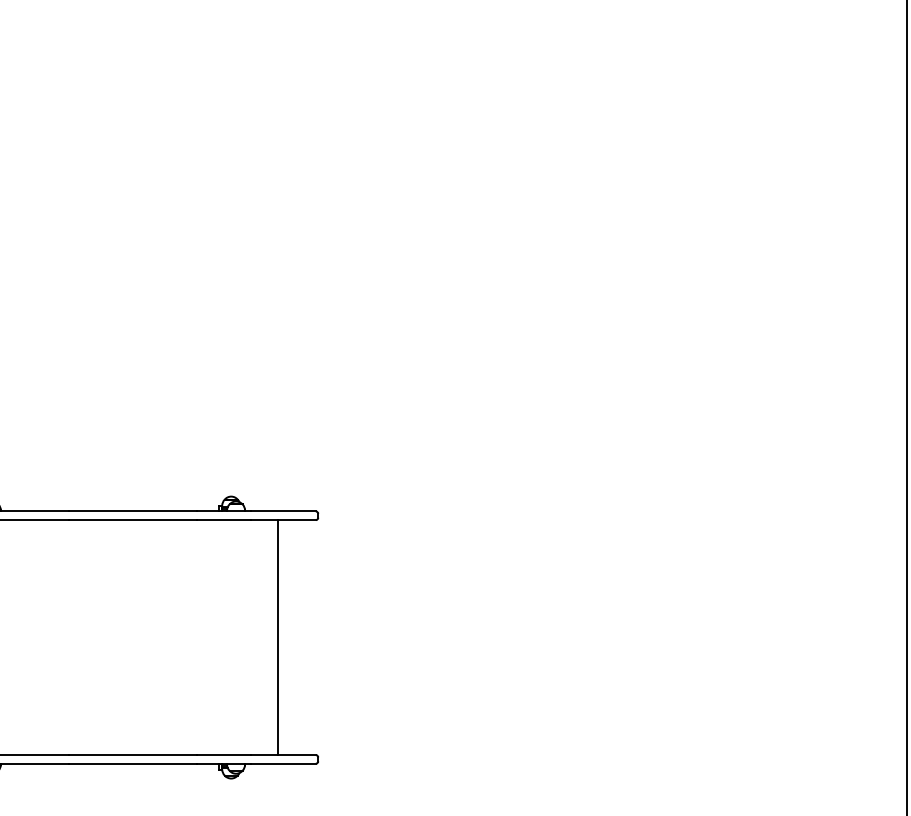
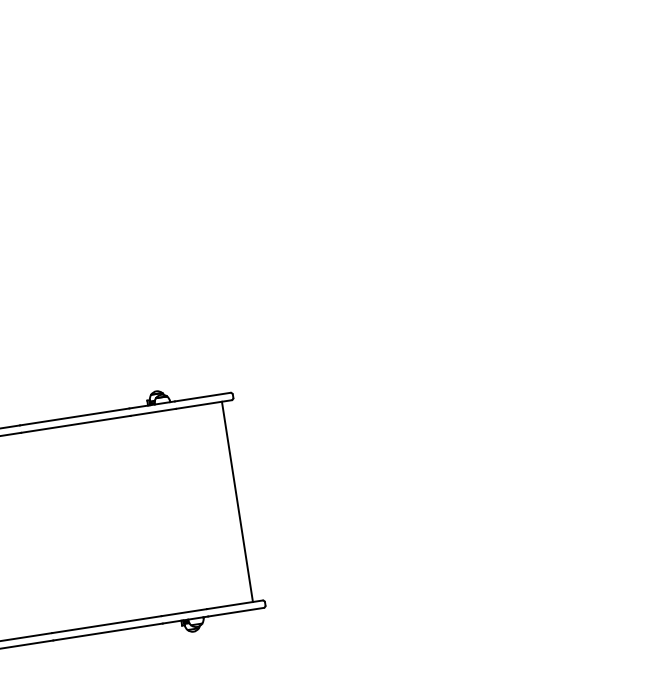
line: (278, 637) -> (237, 501), moved

